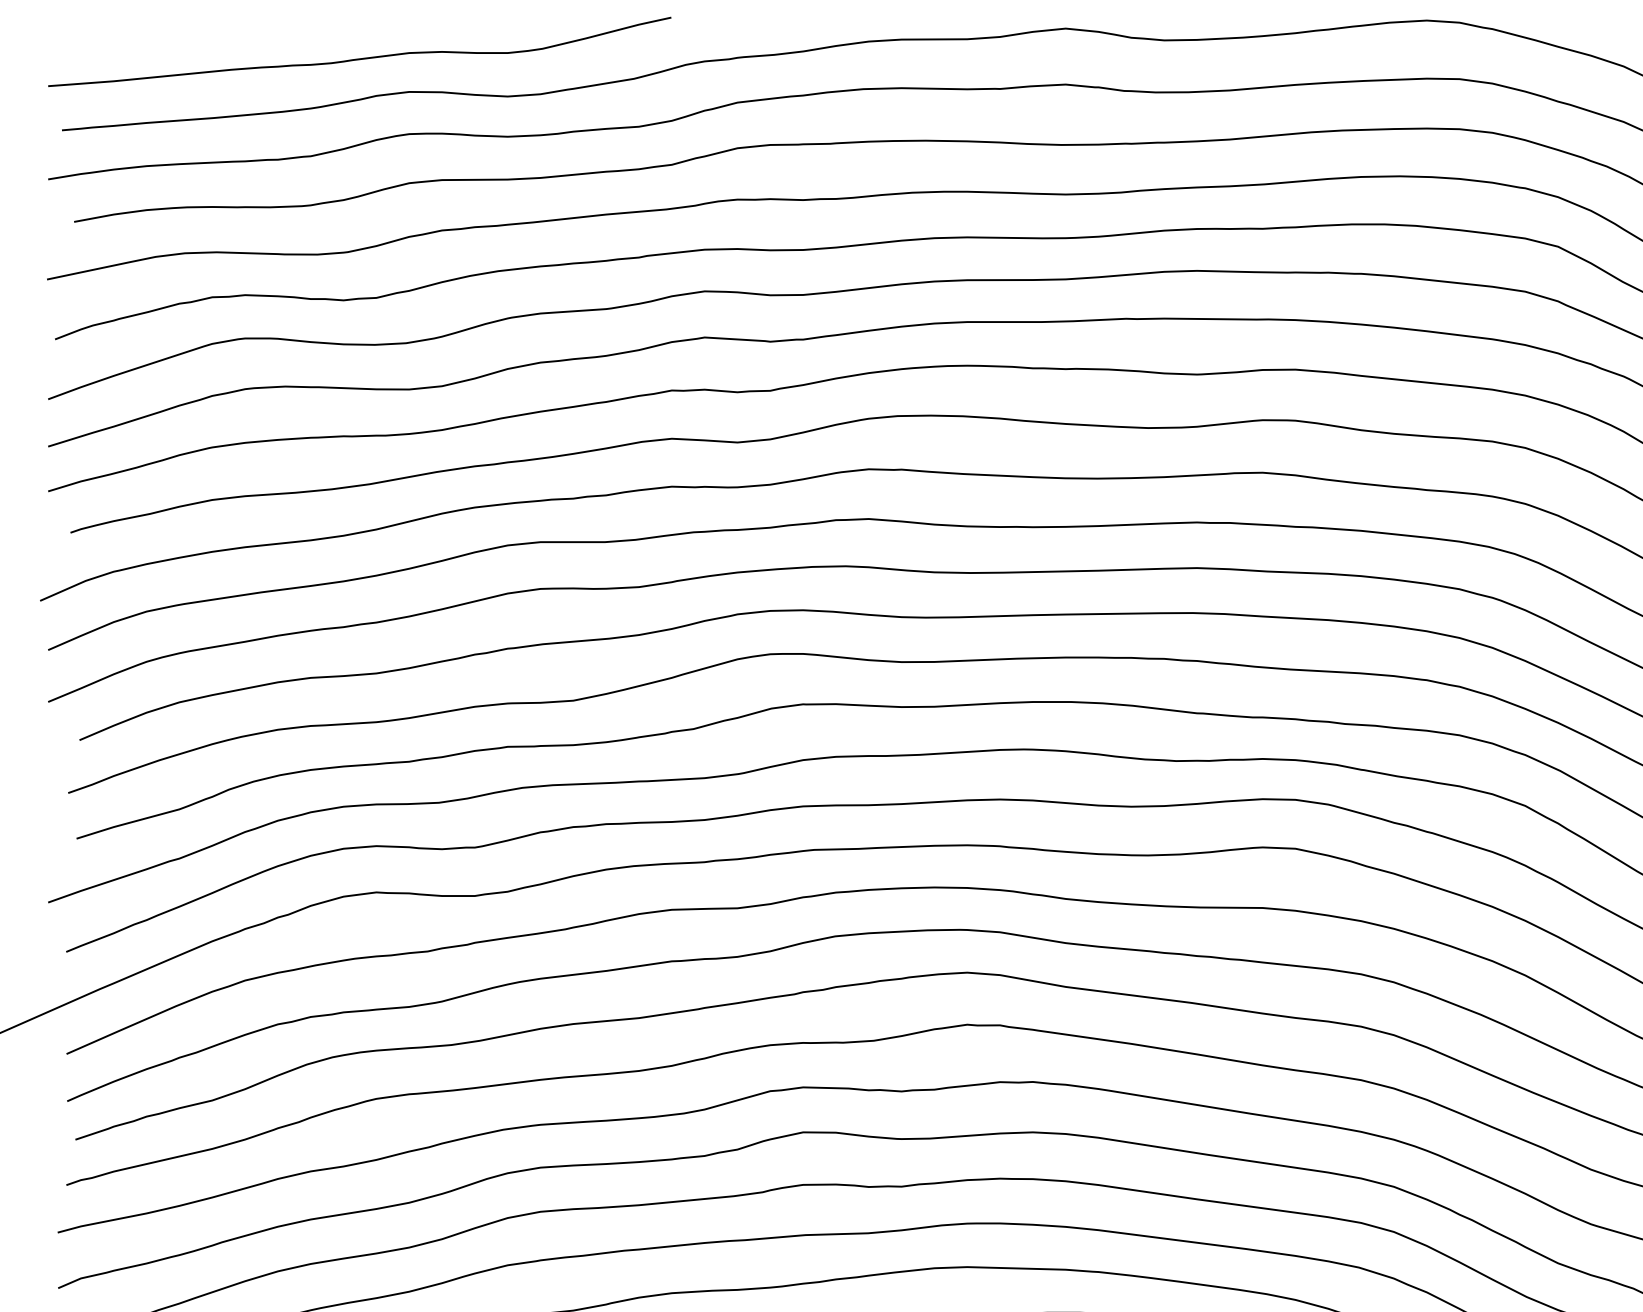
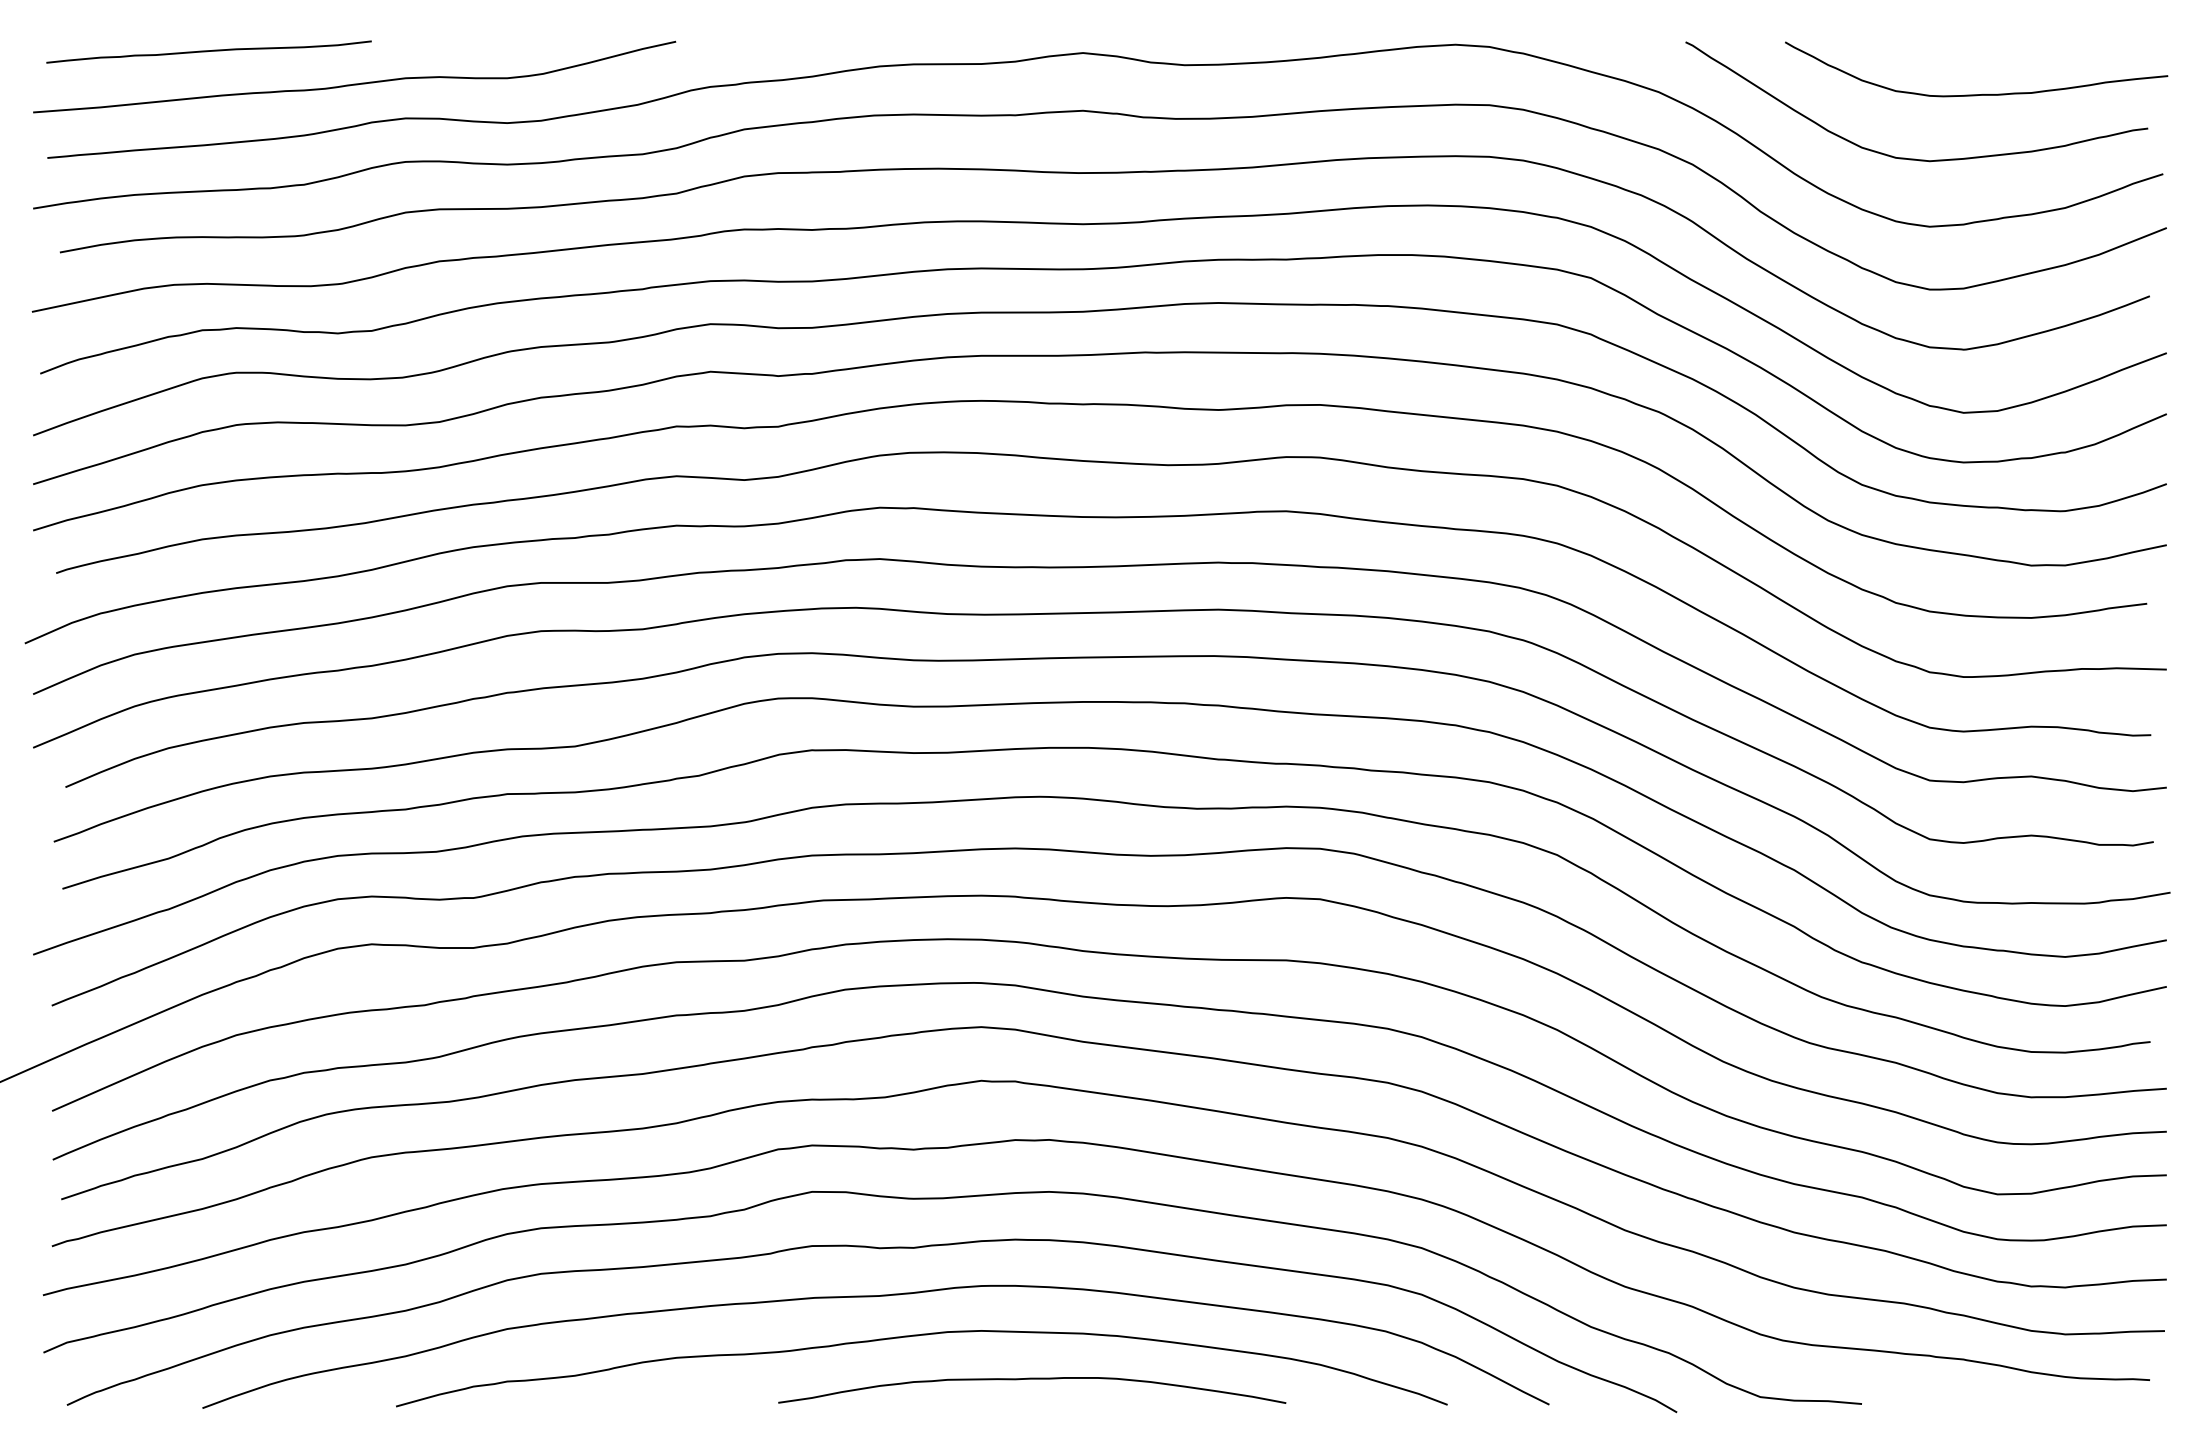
curve: (218, 27) -> (208, 51), added

